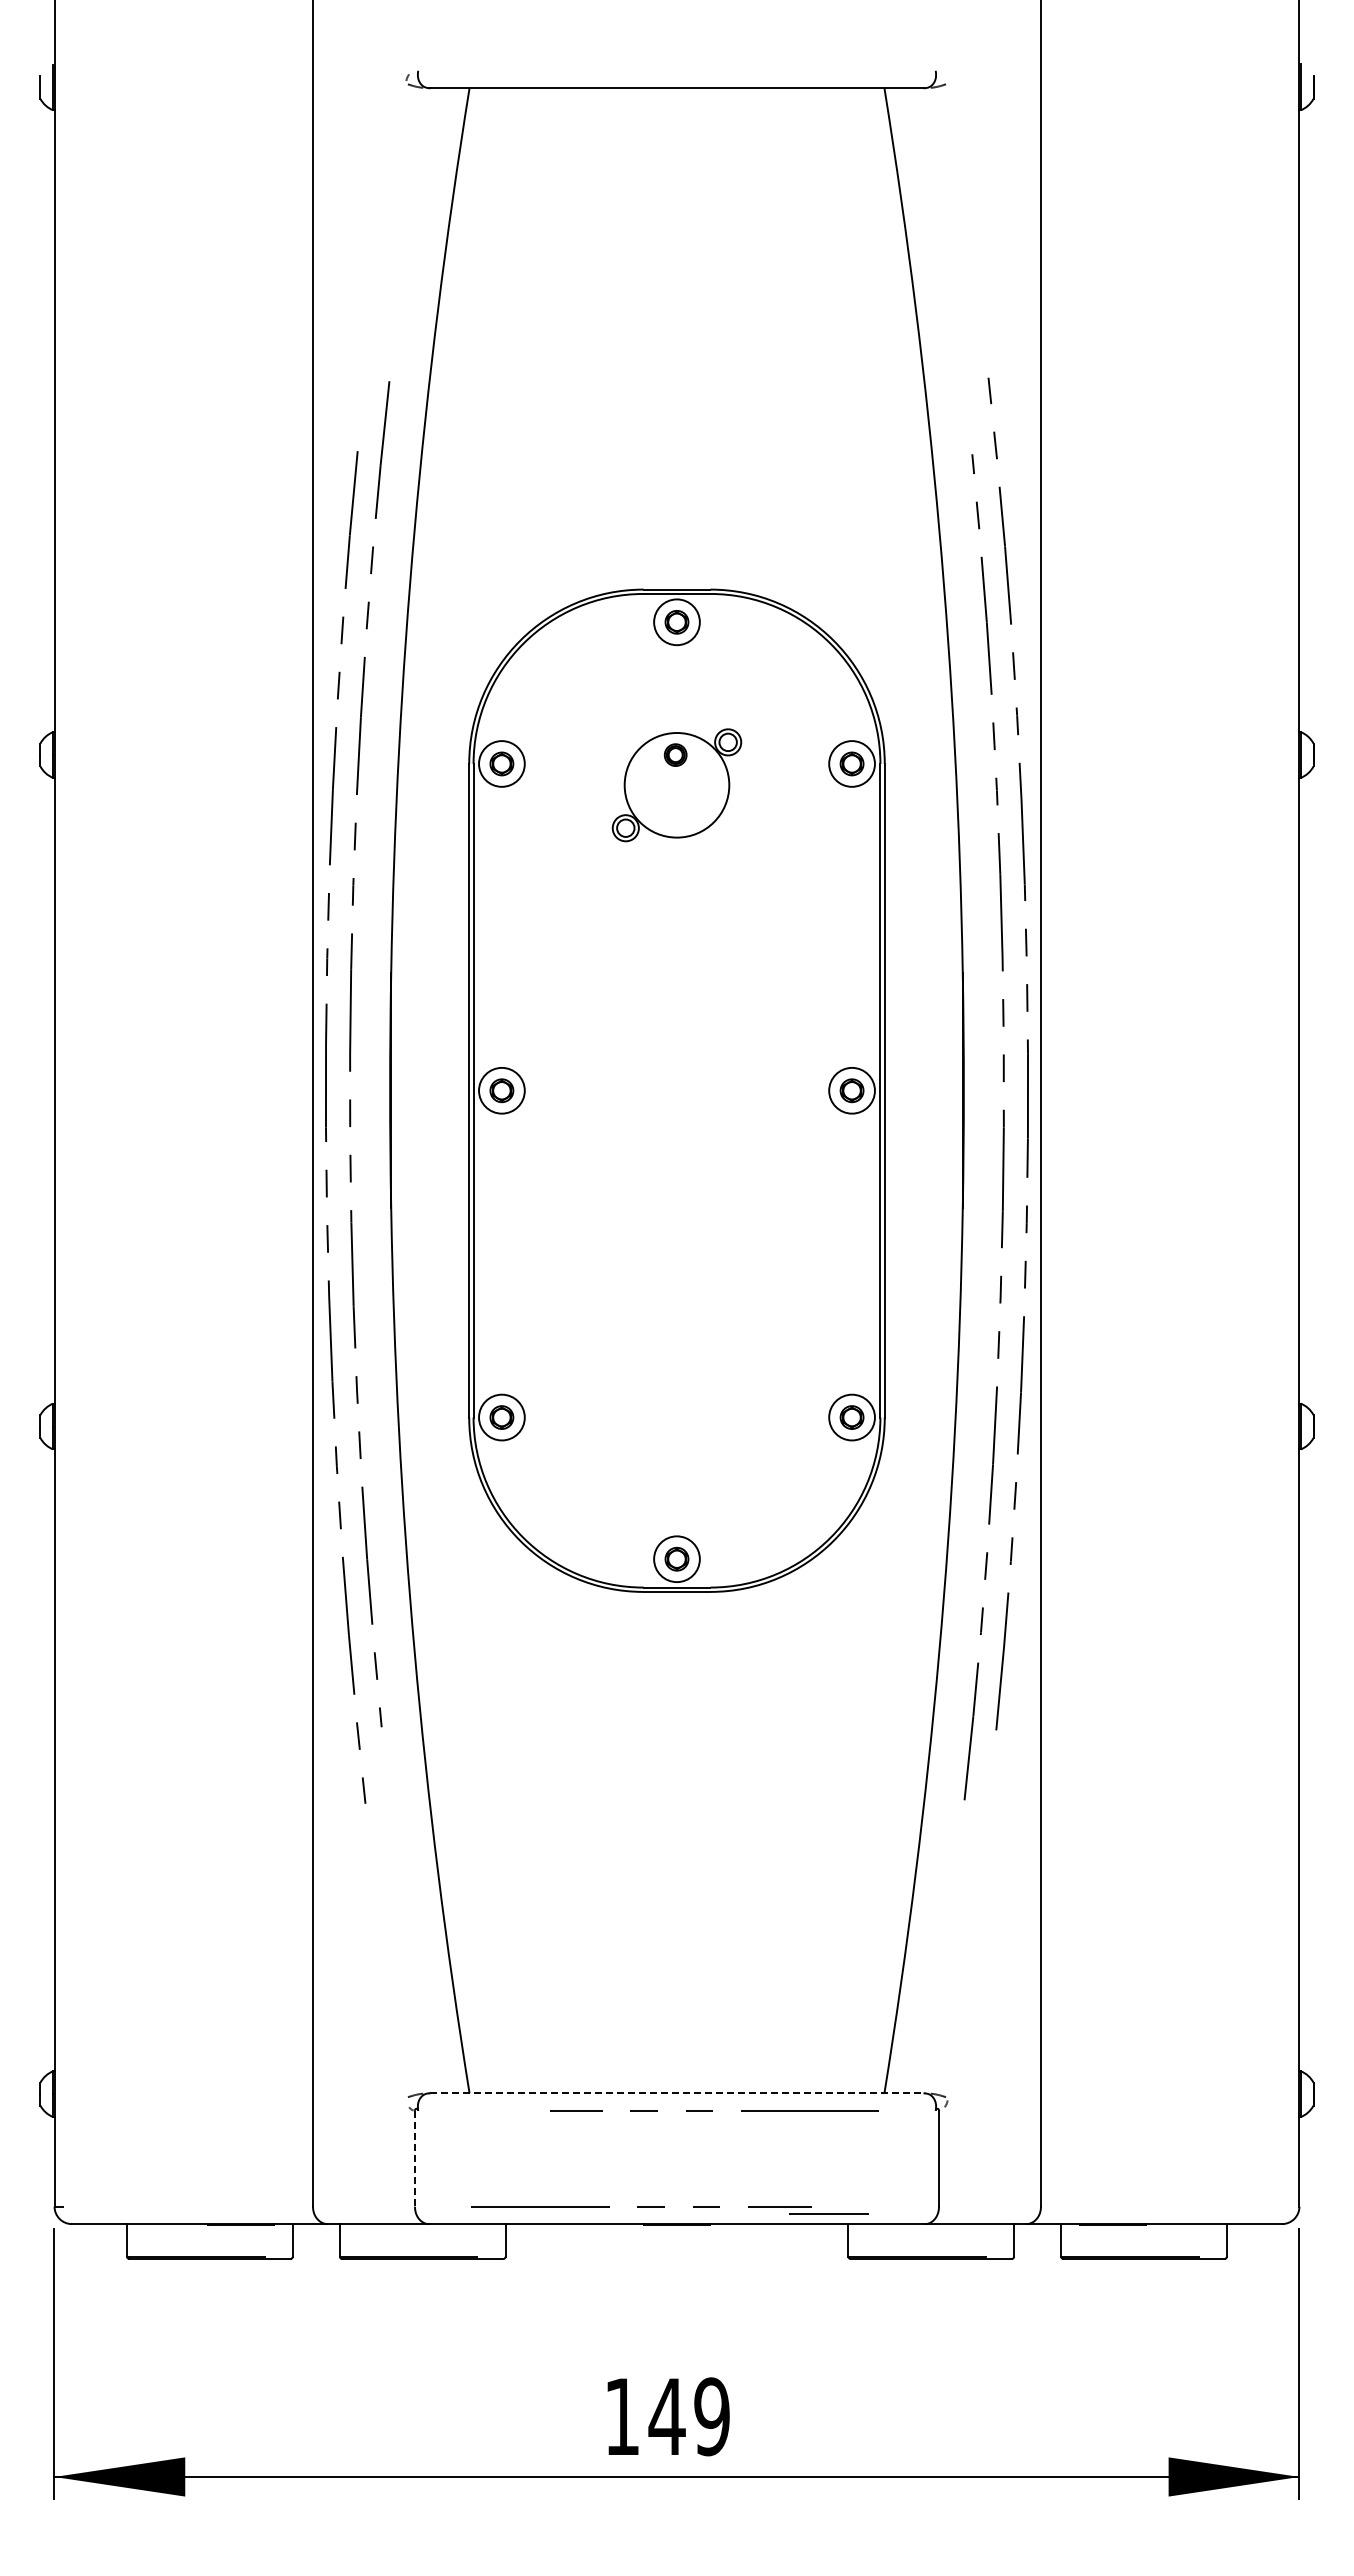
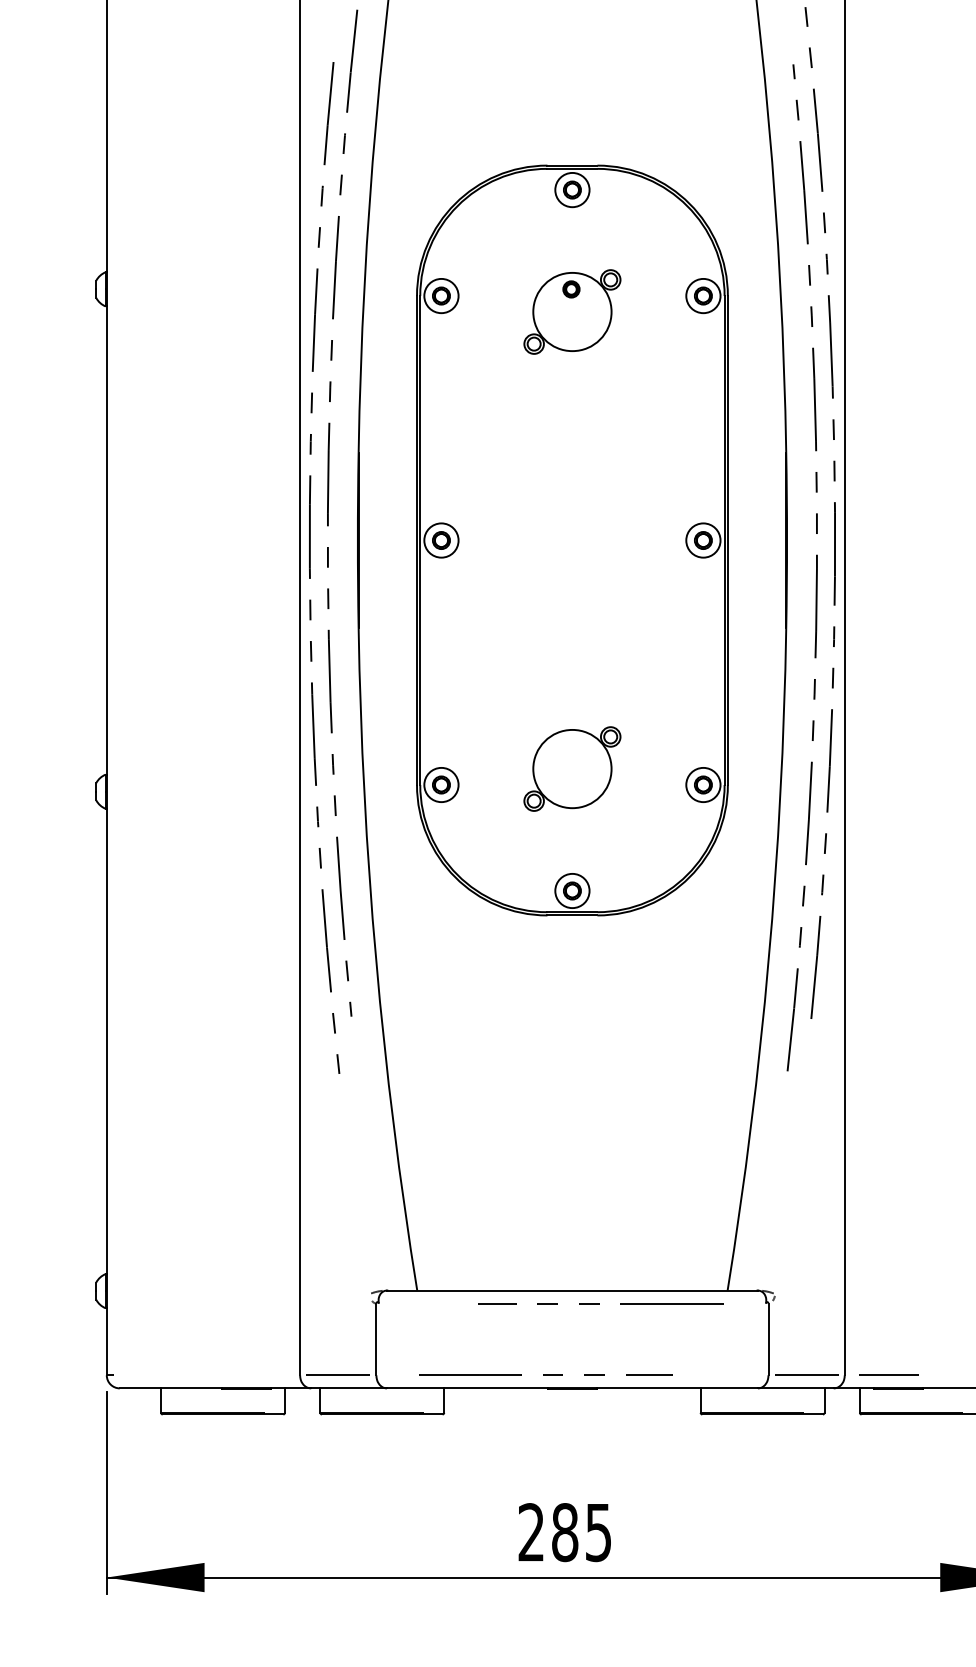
part: (676, 1396) -> (572, 769), added
line: (677, 2093) -> (572, 1290), dashed -> solid
line: (414, 2158) -> (376, 1339), dashed -> solid
line: (363, 2206) -> (337, 1375), added
line: (989, 2206) -> (806, 1375), added
line: (828, 2213) -> (888, 1375), moved
text: (667, 2416) -> (565, 1532), 149 -> 285

